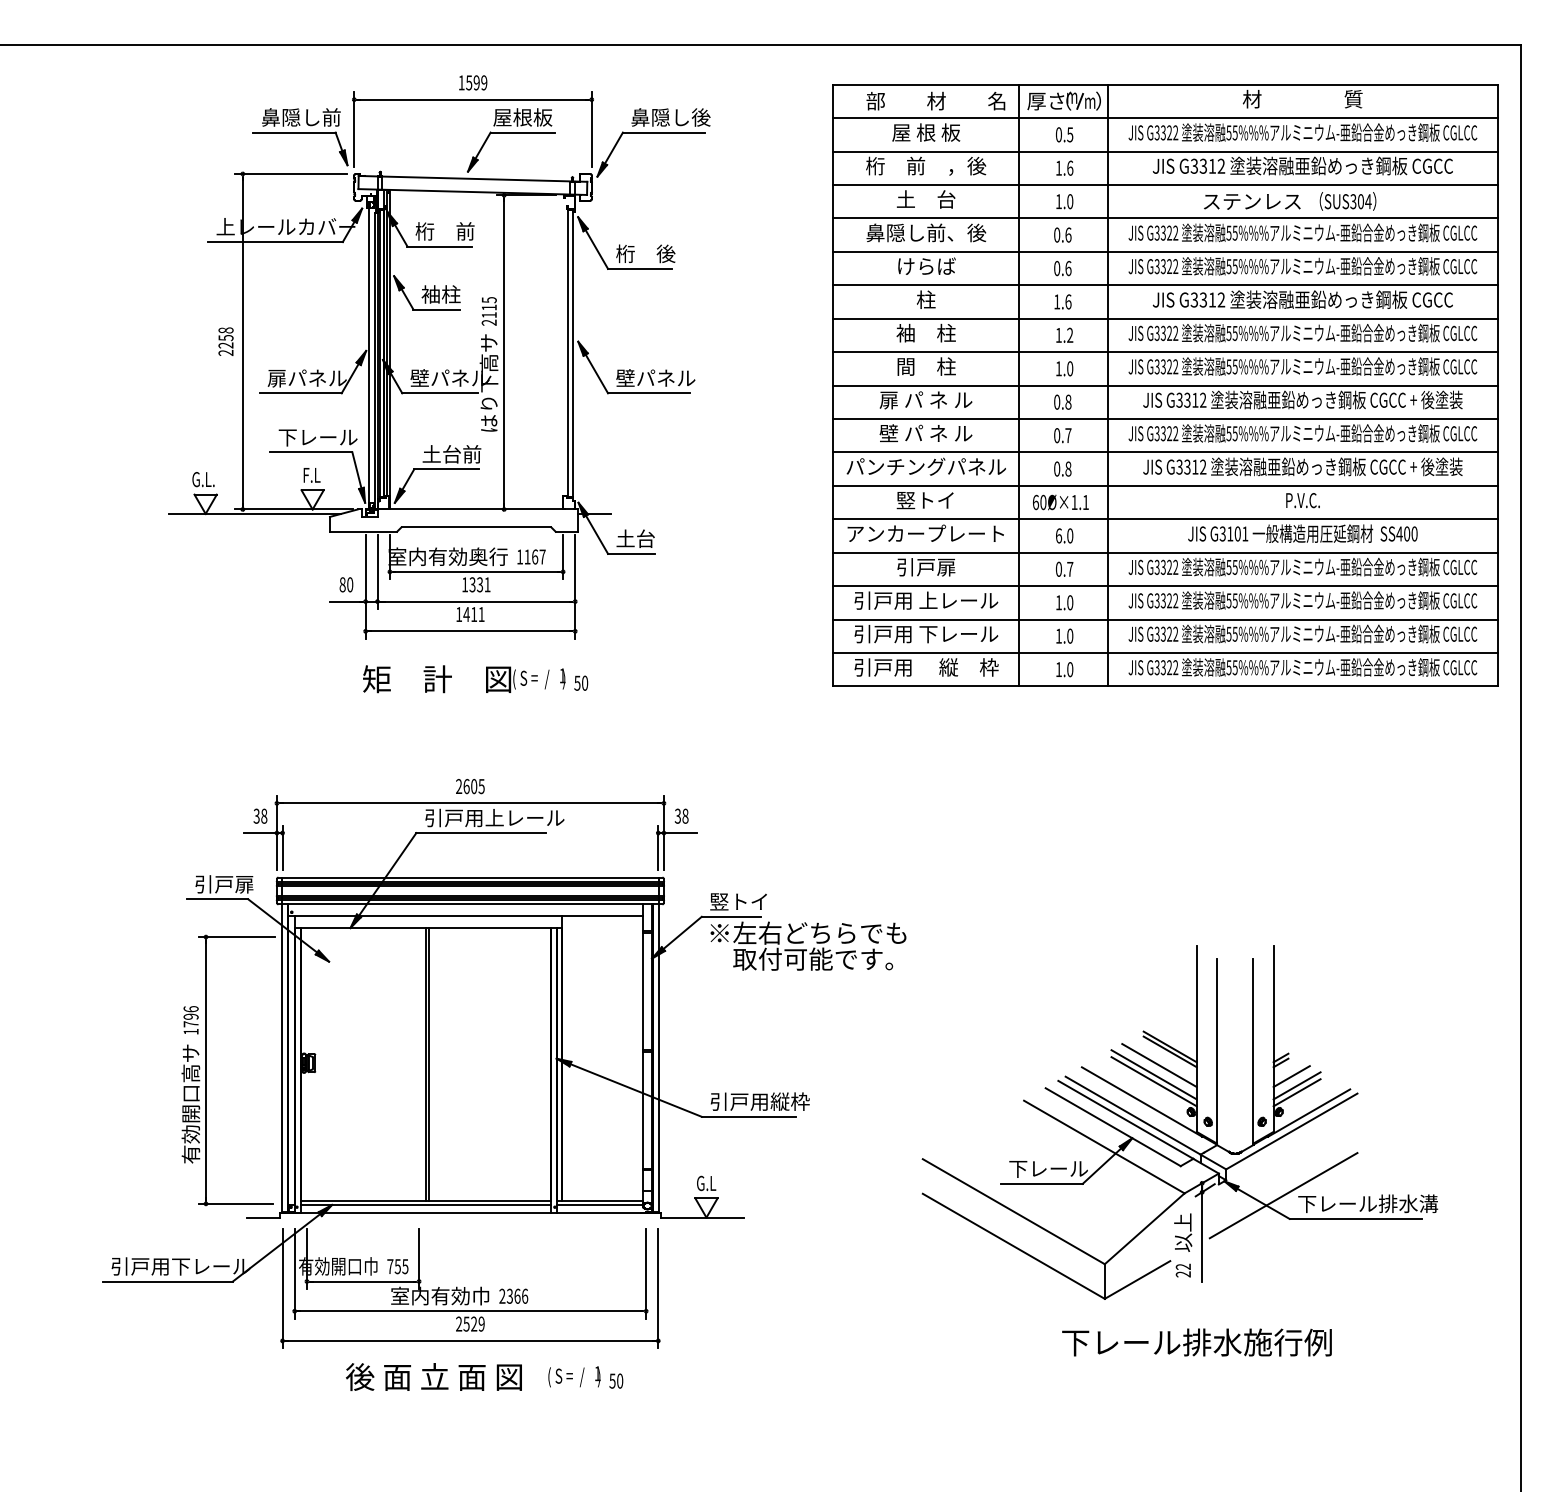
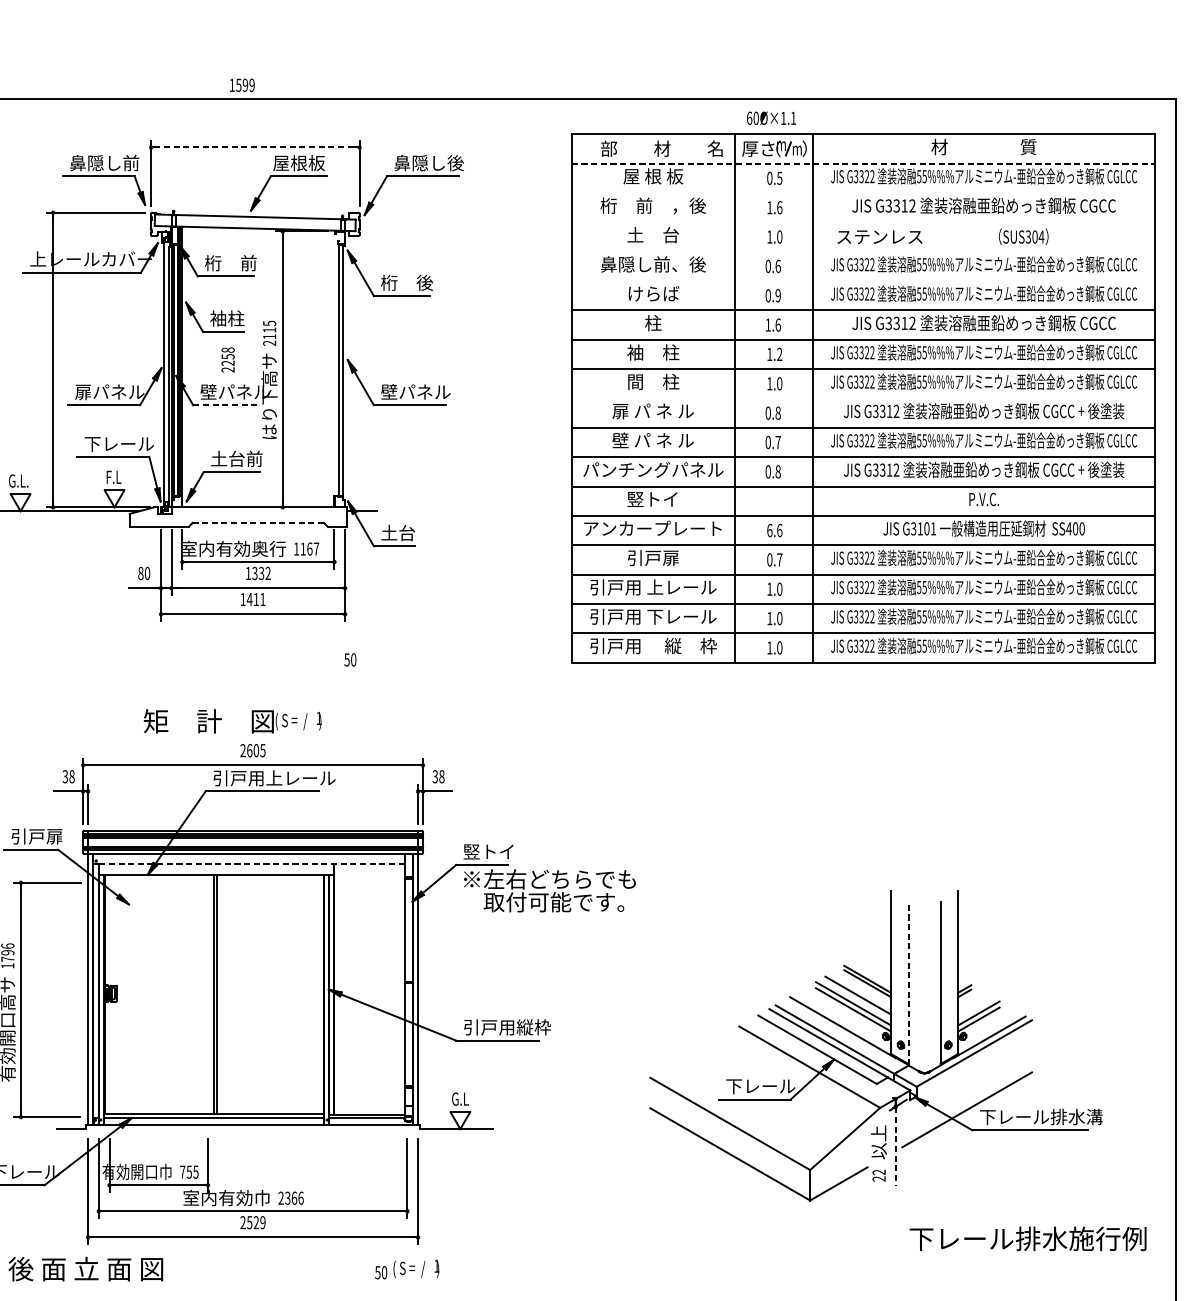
text: (473, 82) -> (242, 84), moved
line: (473, 99) -> (255, 147), solid -> dashed
line: (1166, 118) -> (864, 164), solid -> dashed
line: (1165, 151) -> (863, 192), removed
line: (1165, 184) -> (863, 221), removed
text: (1252, 201) -> (880, 236), moved
line: (1165, 218) -> (863, 251), removed
line: (1165, 251) -> (863, 280), removed
text: (1068, 268) -> (778, 295), 0.6 -> 0.9
text: (225, 341) -> (227, 359), moved
line: (1165, 385) -> (863, 398), removed
line: (440, 393) -> (226, 405), solid -> dashed
text: (1060, 502) -> (771, 118), moved
line: (476, 527) -> (258, 523), solid -> dashed
text: (1070, 535) -> (780, 530), 6.0 -> 6.6
text: (487, 584) -> (268, 573), 1331 -> 1332
text: (464, 679) -> (232, 721), moved
line: (469, 916) -> (252, 864), solid -> dashed
line: (1216, 1051) -> (908, 983), solid -> dashed
line: (1291, 1076) -> (974, 1005), removed
line: (1202, 1237) -> (895, 1146), solid -> dashed
text: (1196, 1342) -> (1027, 1238), moved
text: (433, 1376) -> (85, 1268), moved
text: (574, 1376) -> (416, 1268), moved

